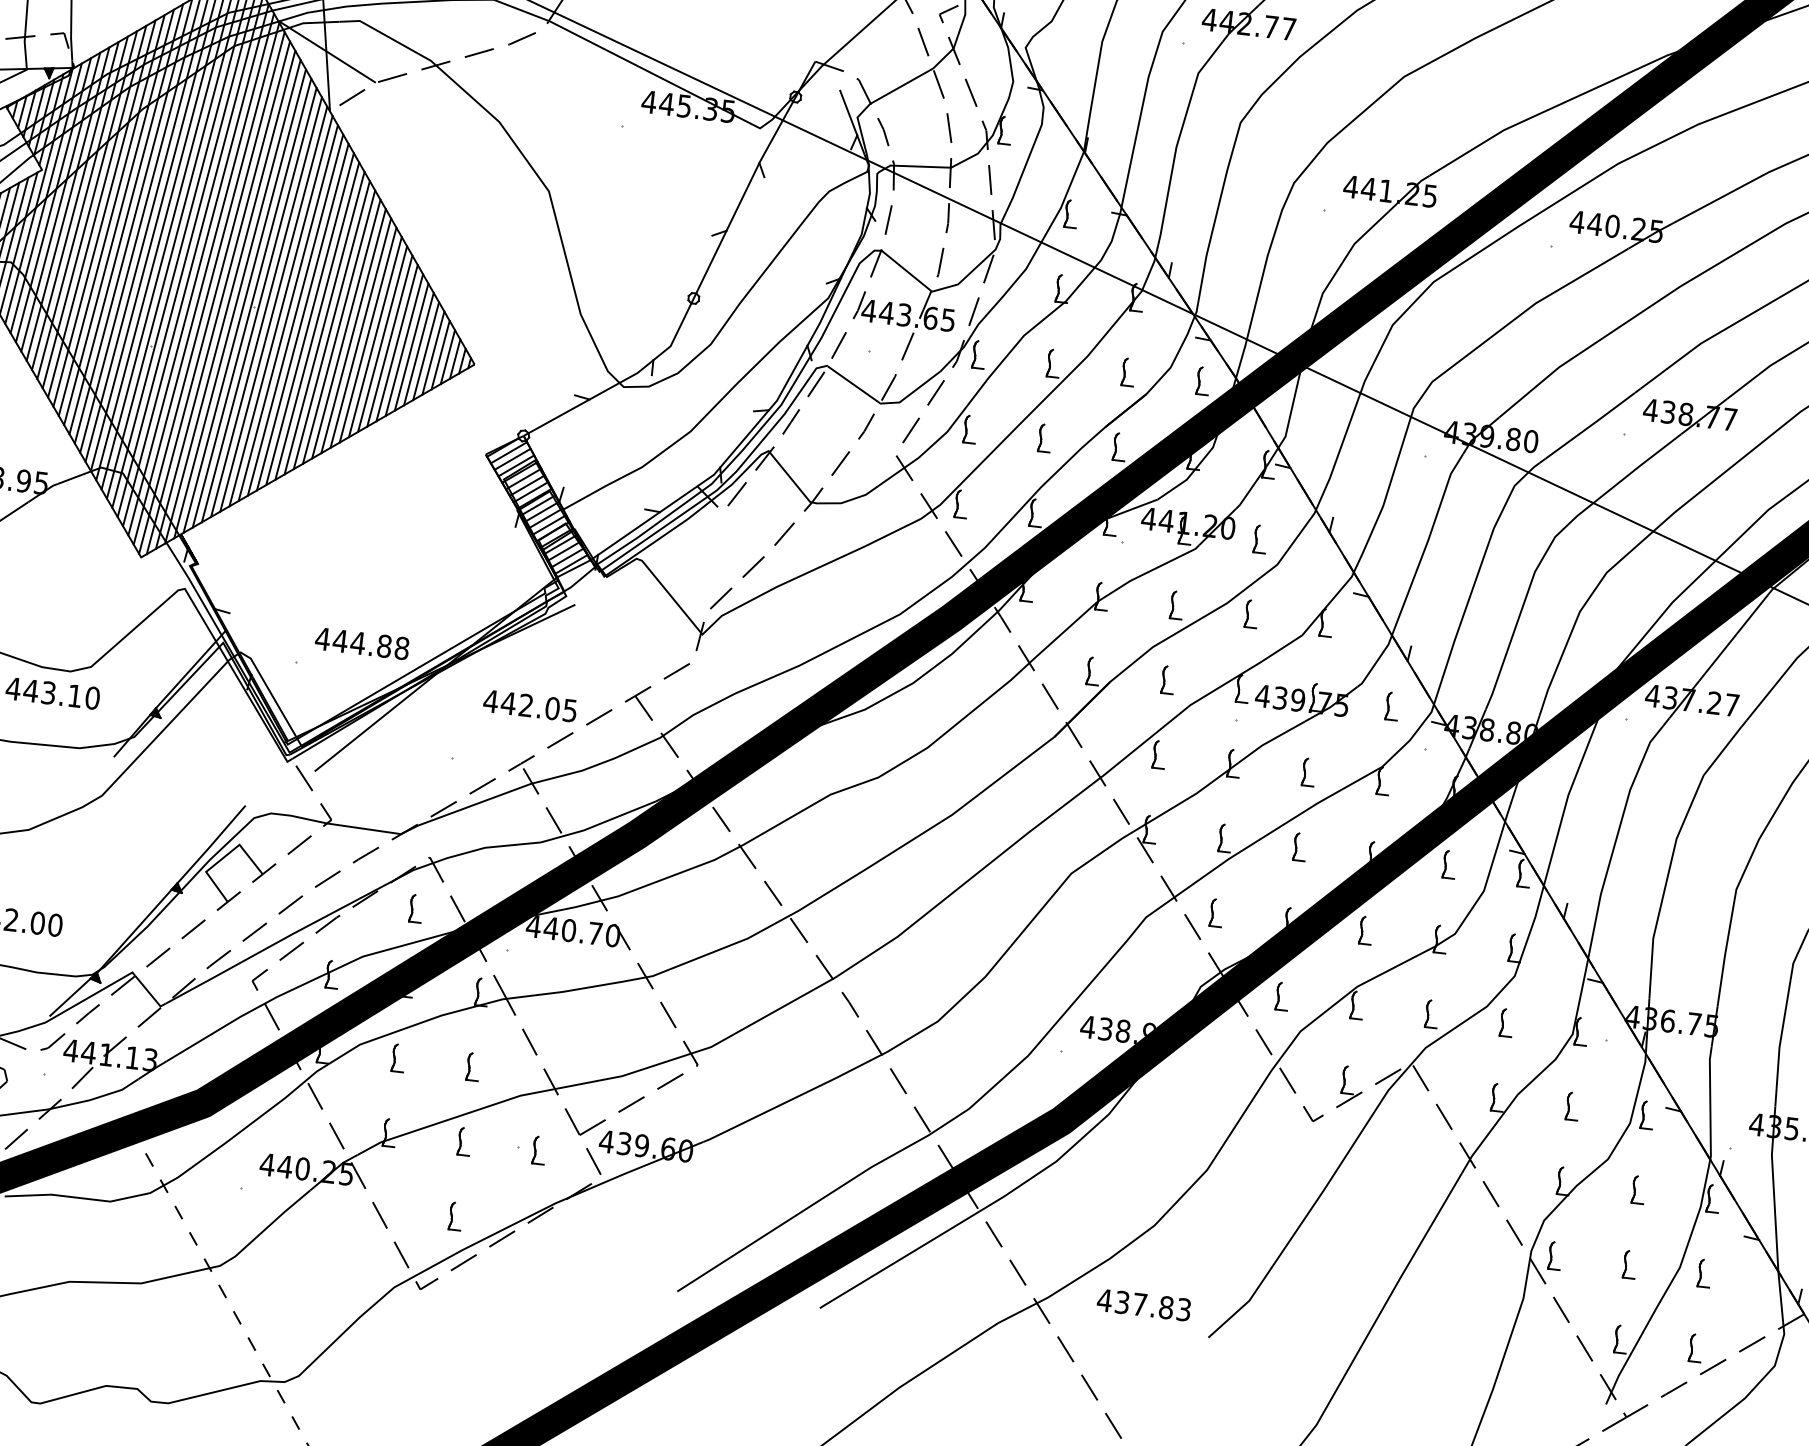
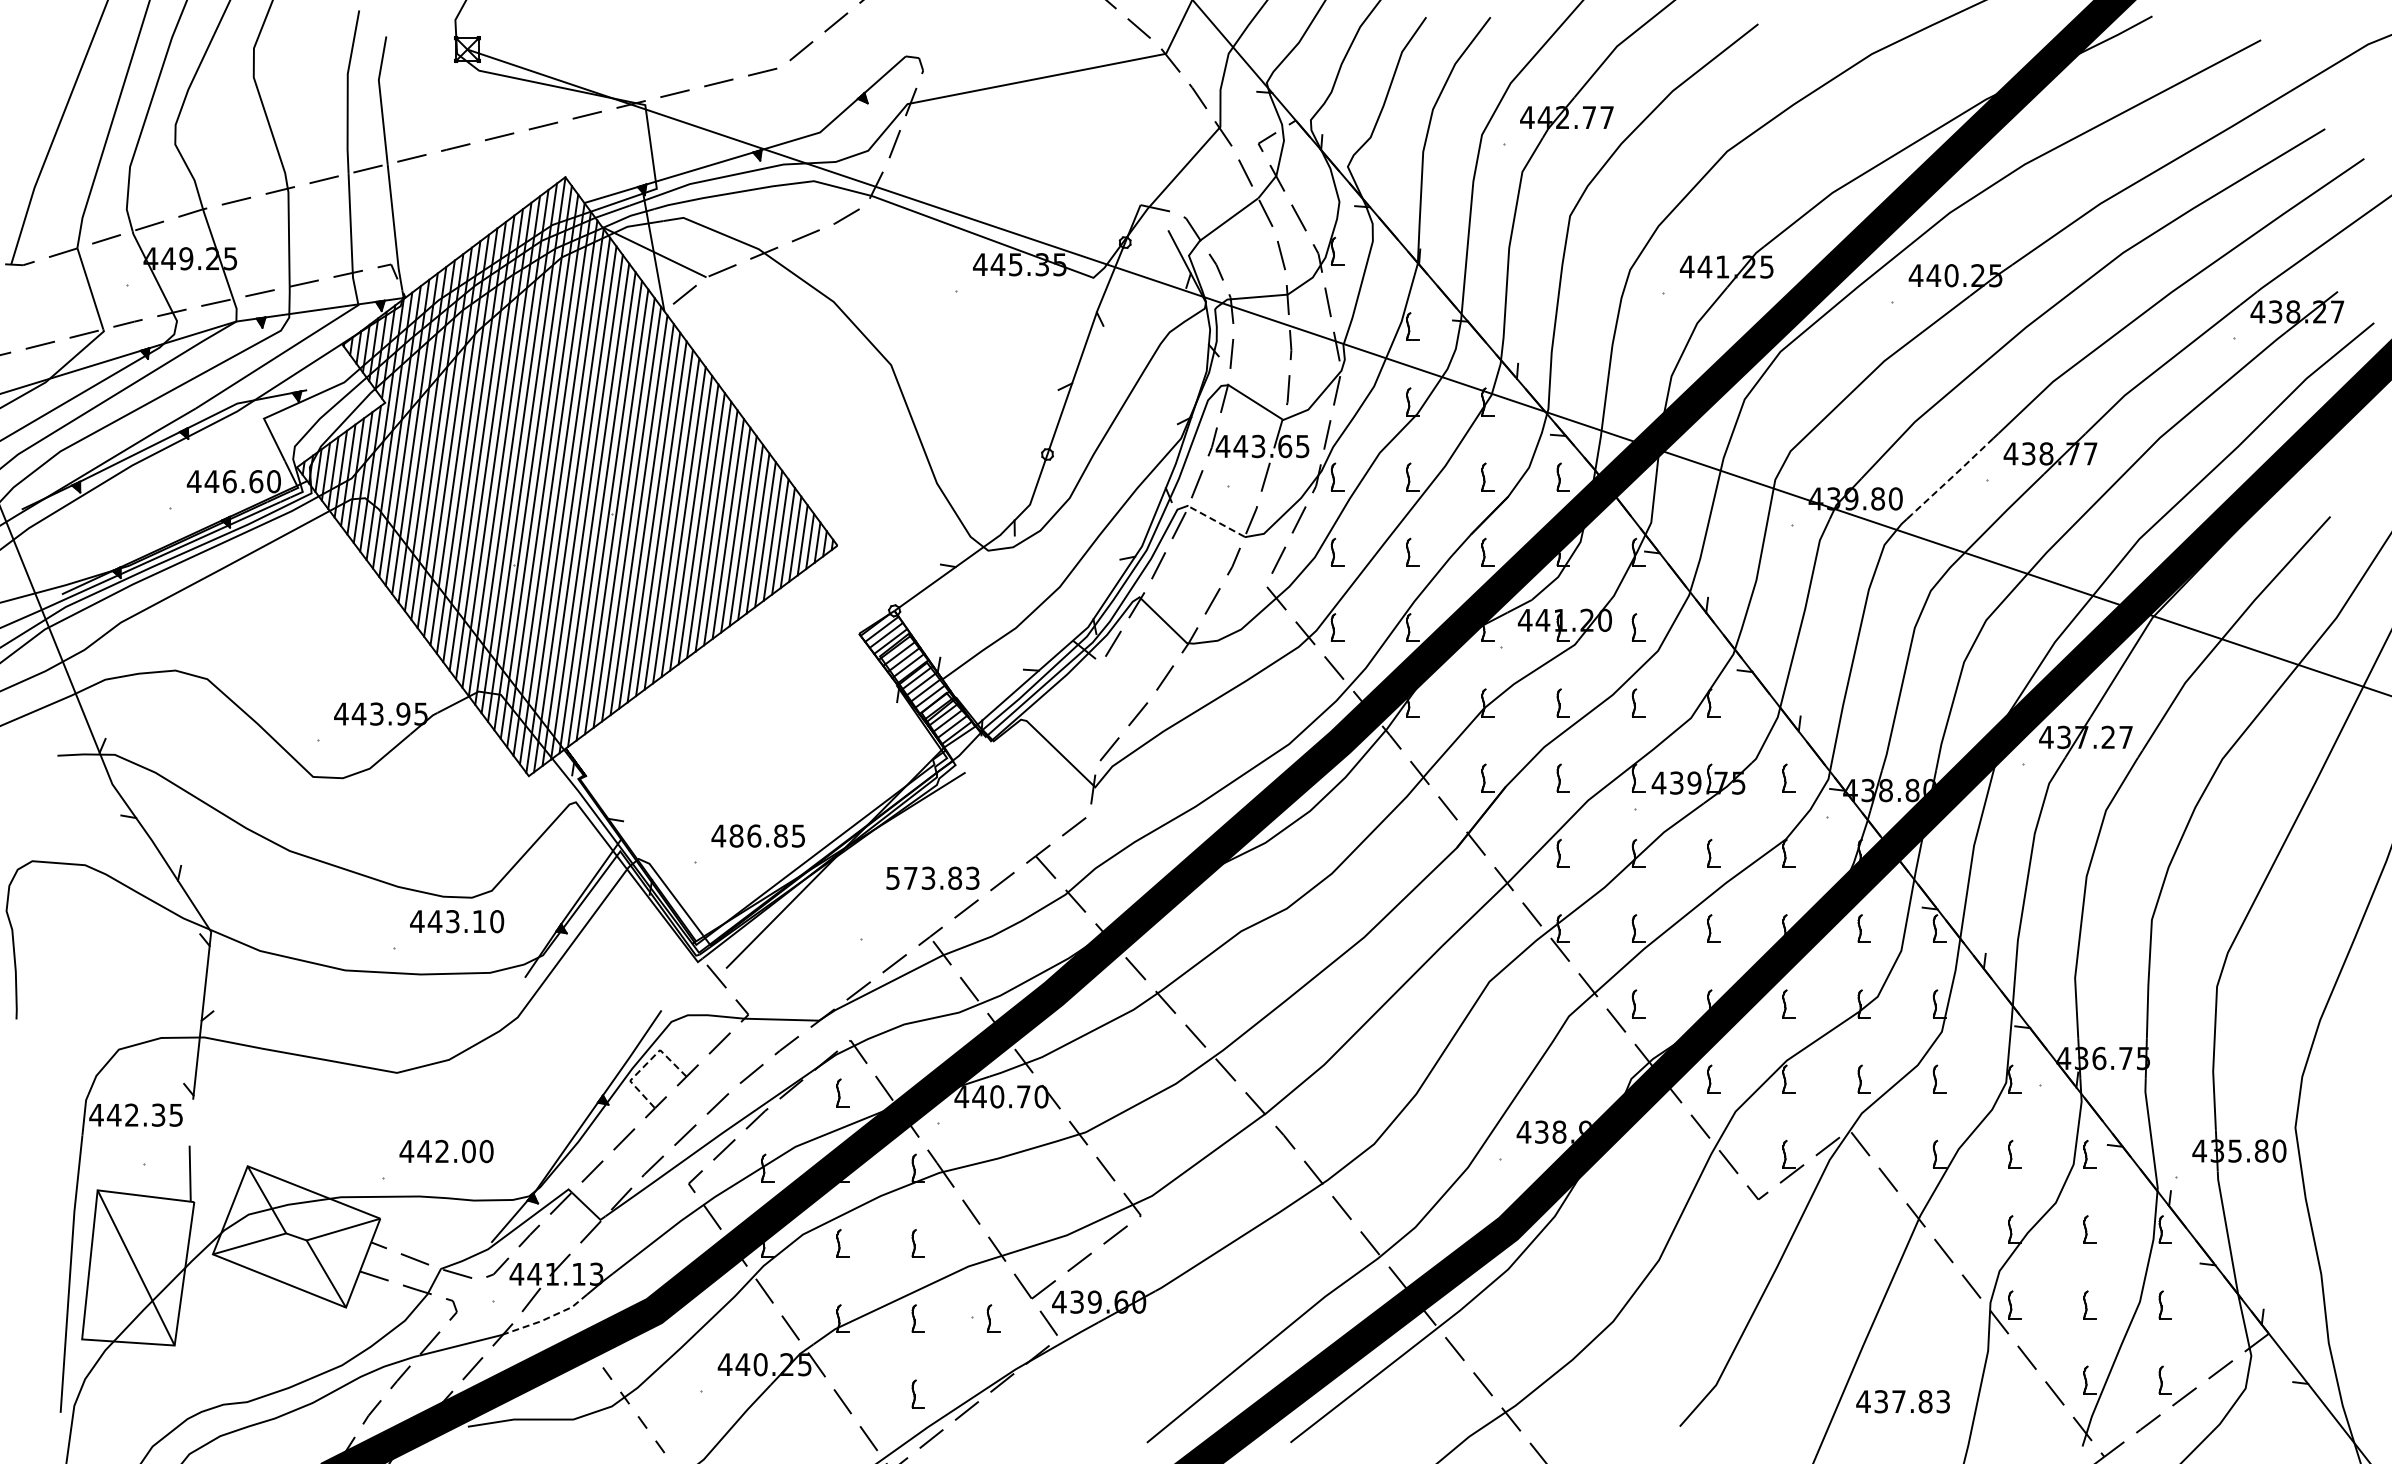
line: (853, 384) -> (1216, 521), solid -> dashed
line: (1590, 425) -> (1952, 476), solid -> dashed
text: (371, 644) -> (767, 835), 444.88 -> 486.85
text: (530, 705) -> (932, 877), 442.05 -> 573.83
line: (223, 858) -> (645, 1065), solid -> dashed
line: (96, 1098) -> (547, 1318), solid -> dashed
text: (1143, 1304) -> (1902, 1401), moved

